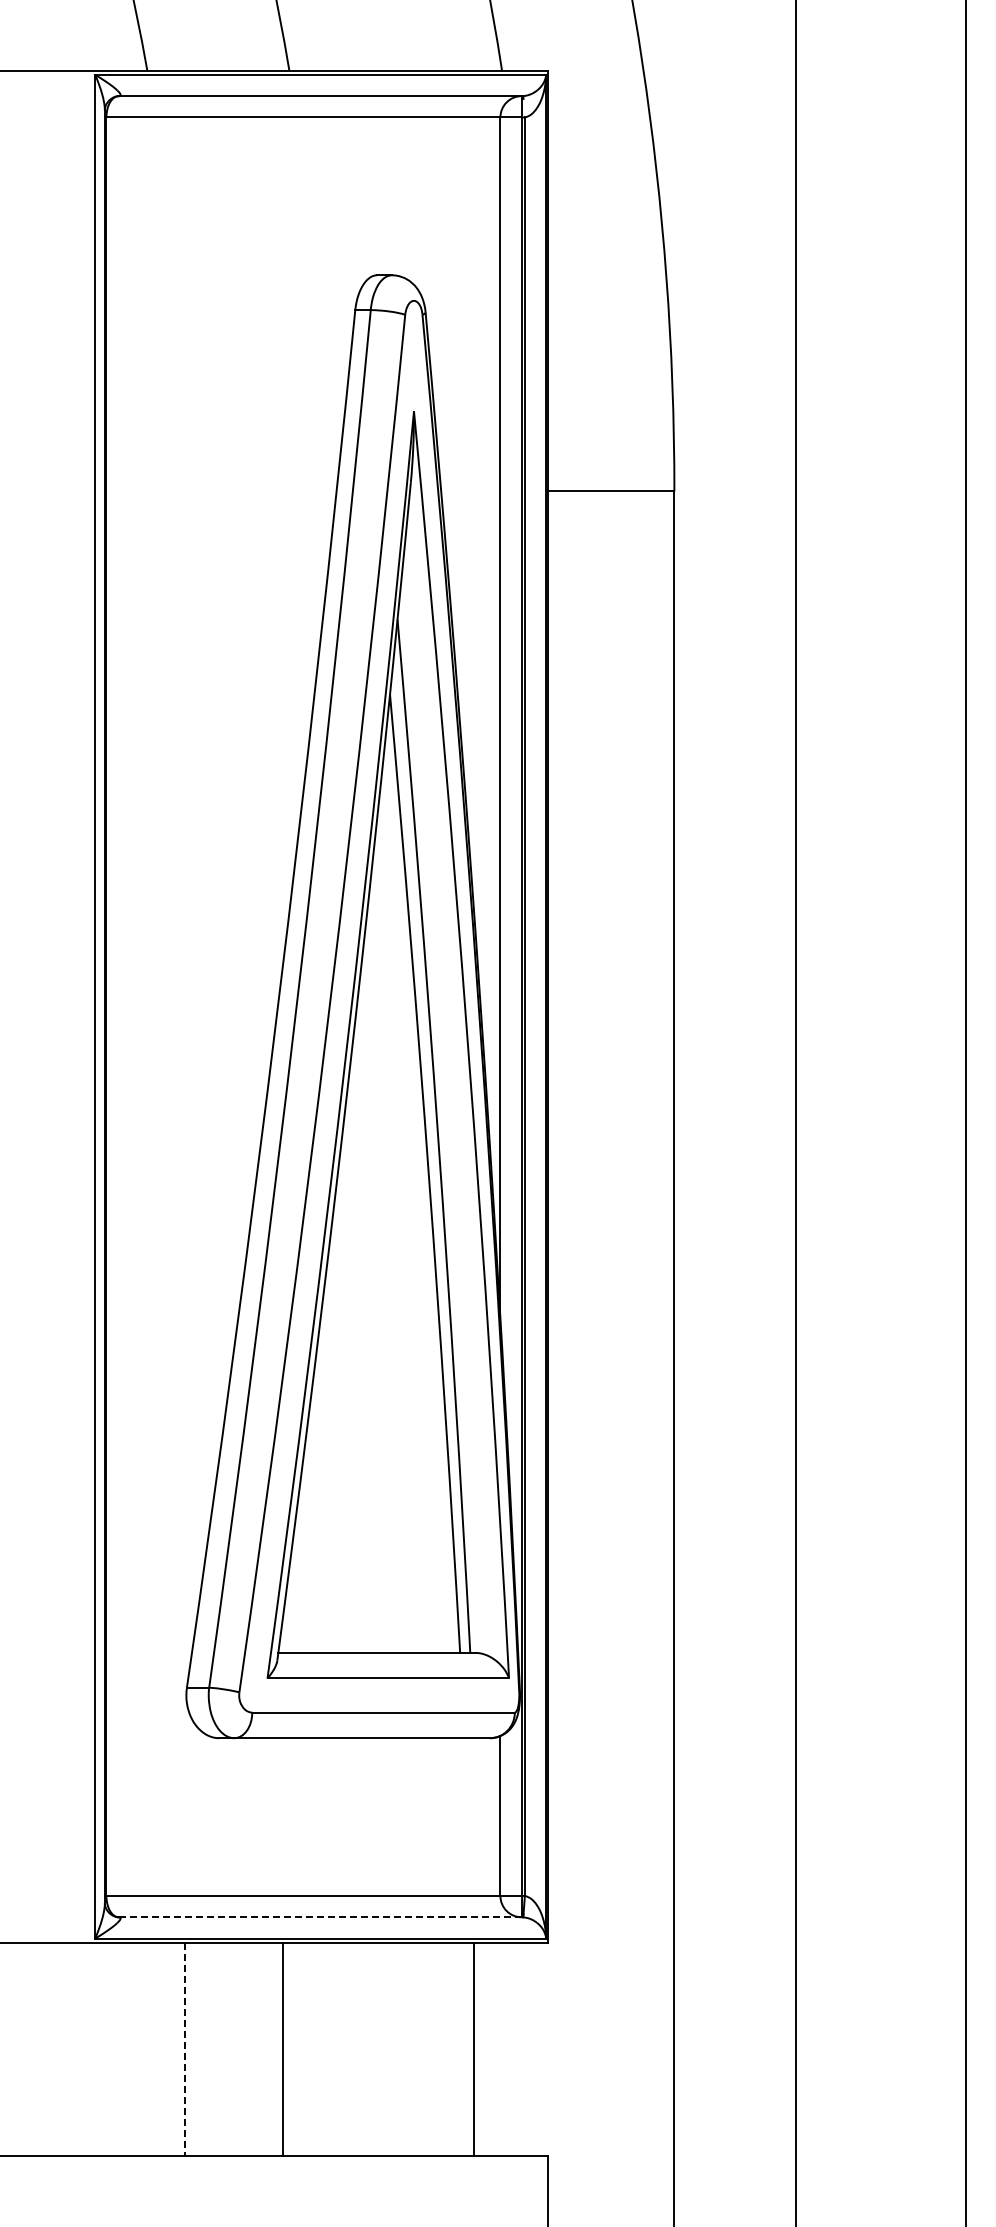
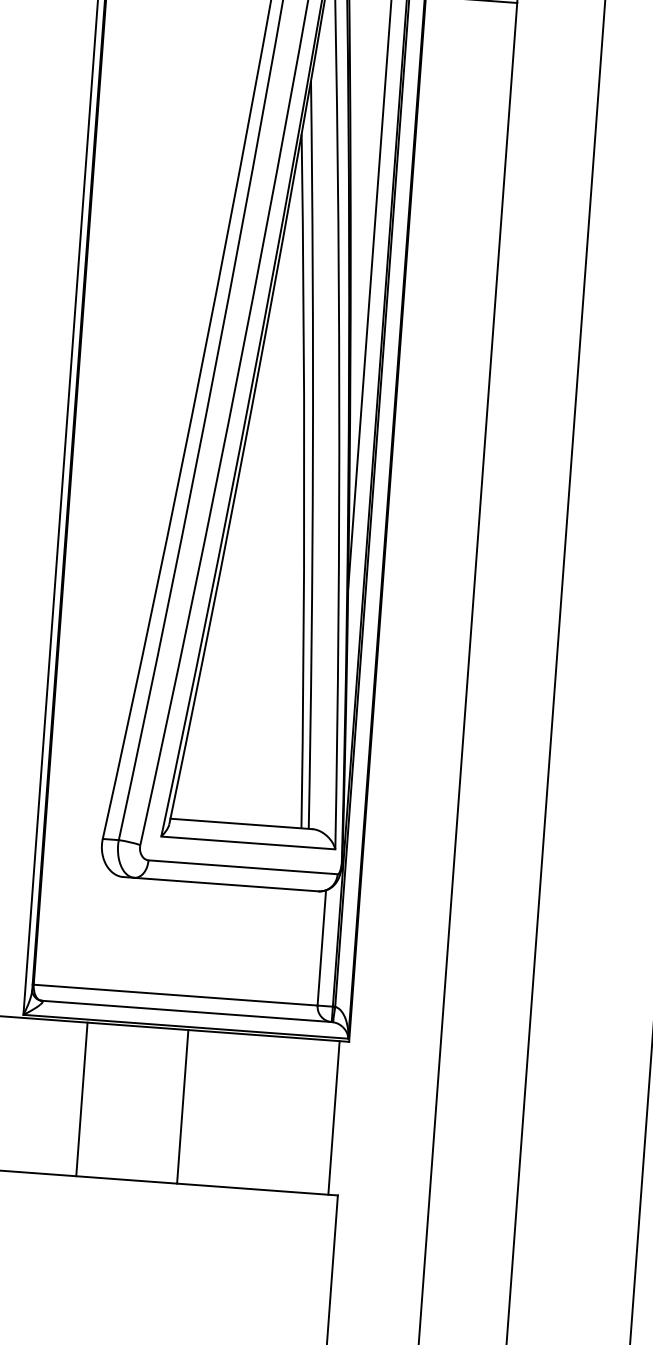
line: (320, 1917) -> (186, 1011), dashed -> solid
line: (184, 2049) -> (81, 1099), dashed -> solid
line: (283, 2049) -> (182, 1106), moved
line: (474, 2049) -> (334, 1117), moved

